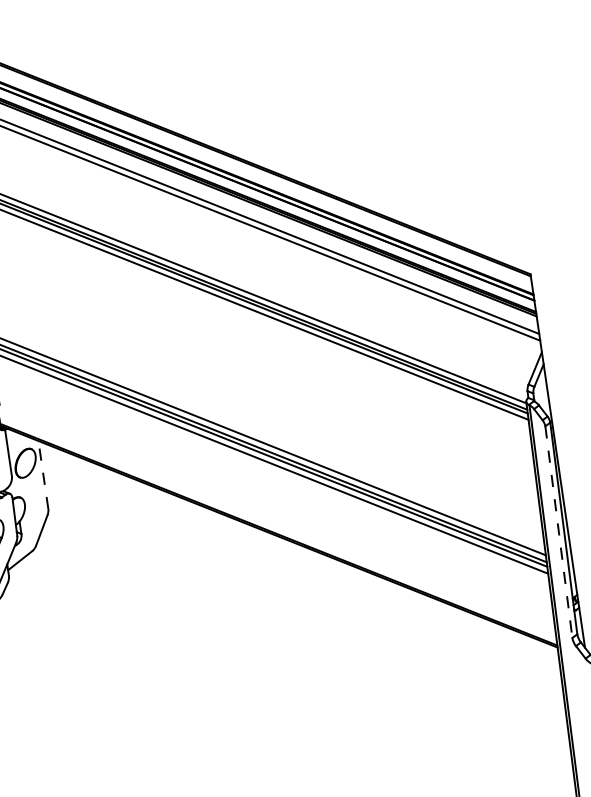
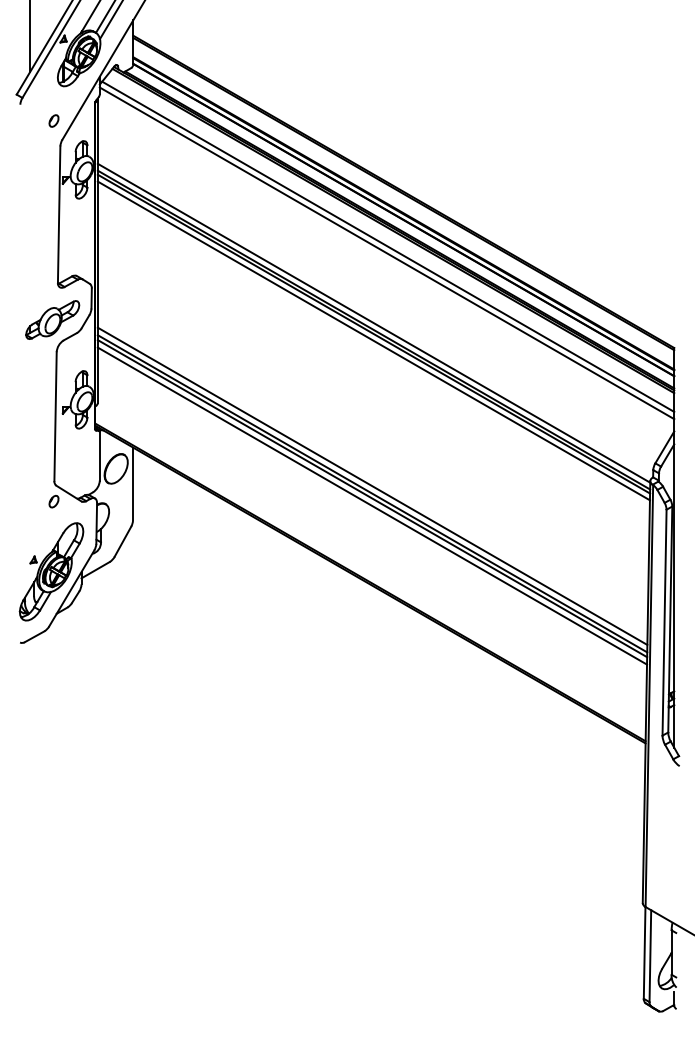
line: (43, 474) -> (133, 483), dashed -> solid
line: (558, 532) -> (664, 622), dashed -> solid

